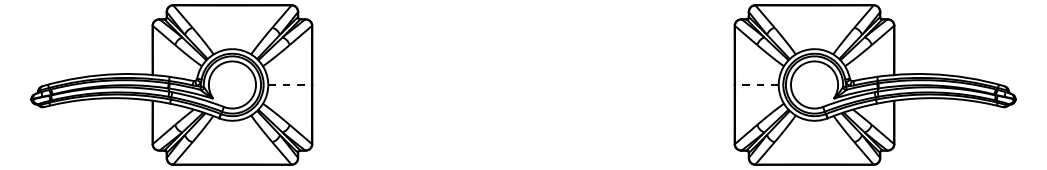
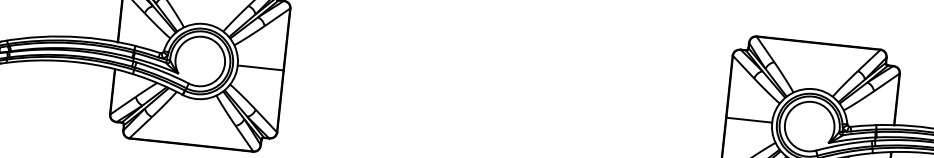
line: (290, 84) -> (261, 67), dashed -> solid
line: (756, 84) -> (748, 119), dashed -> solid

